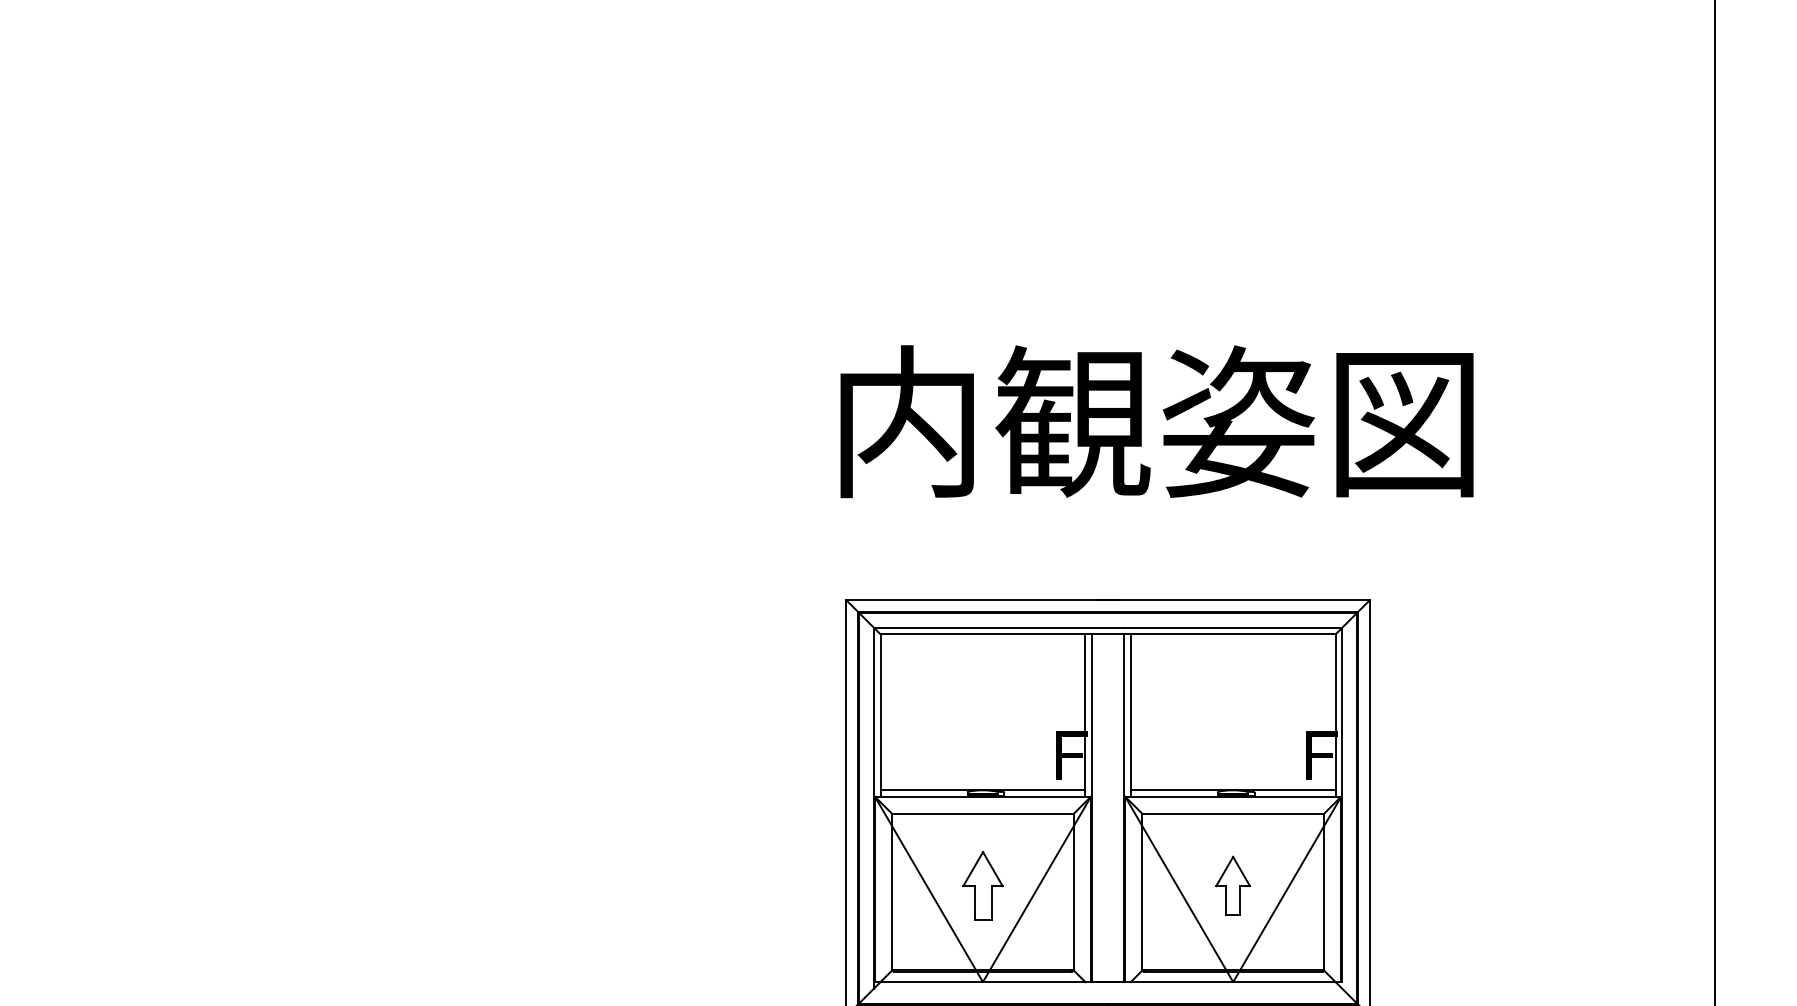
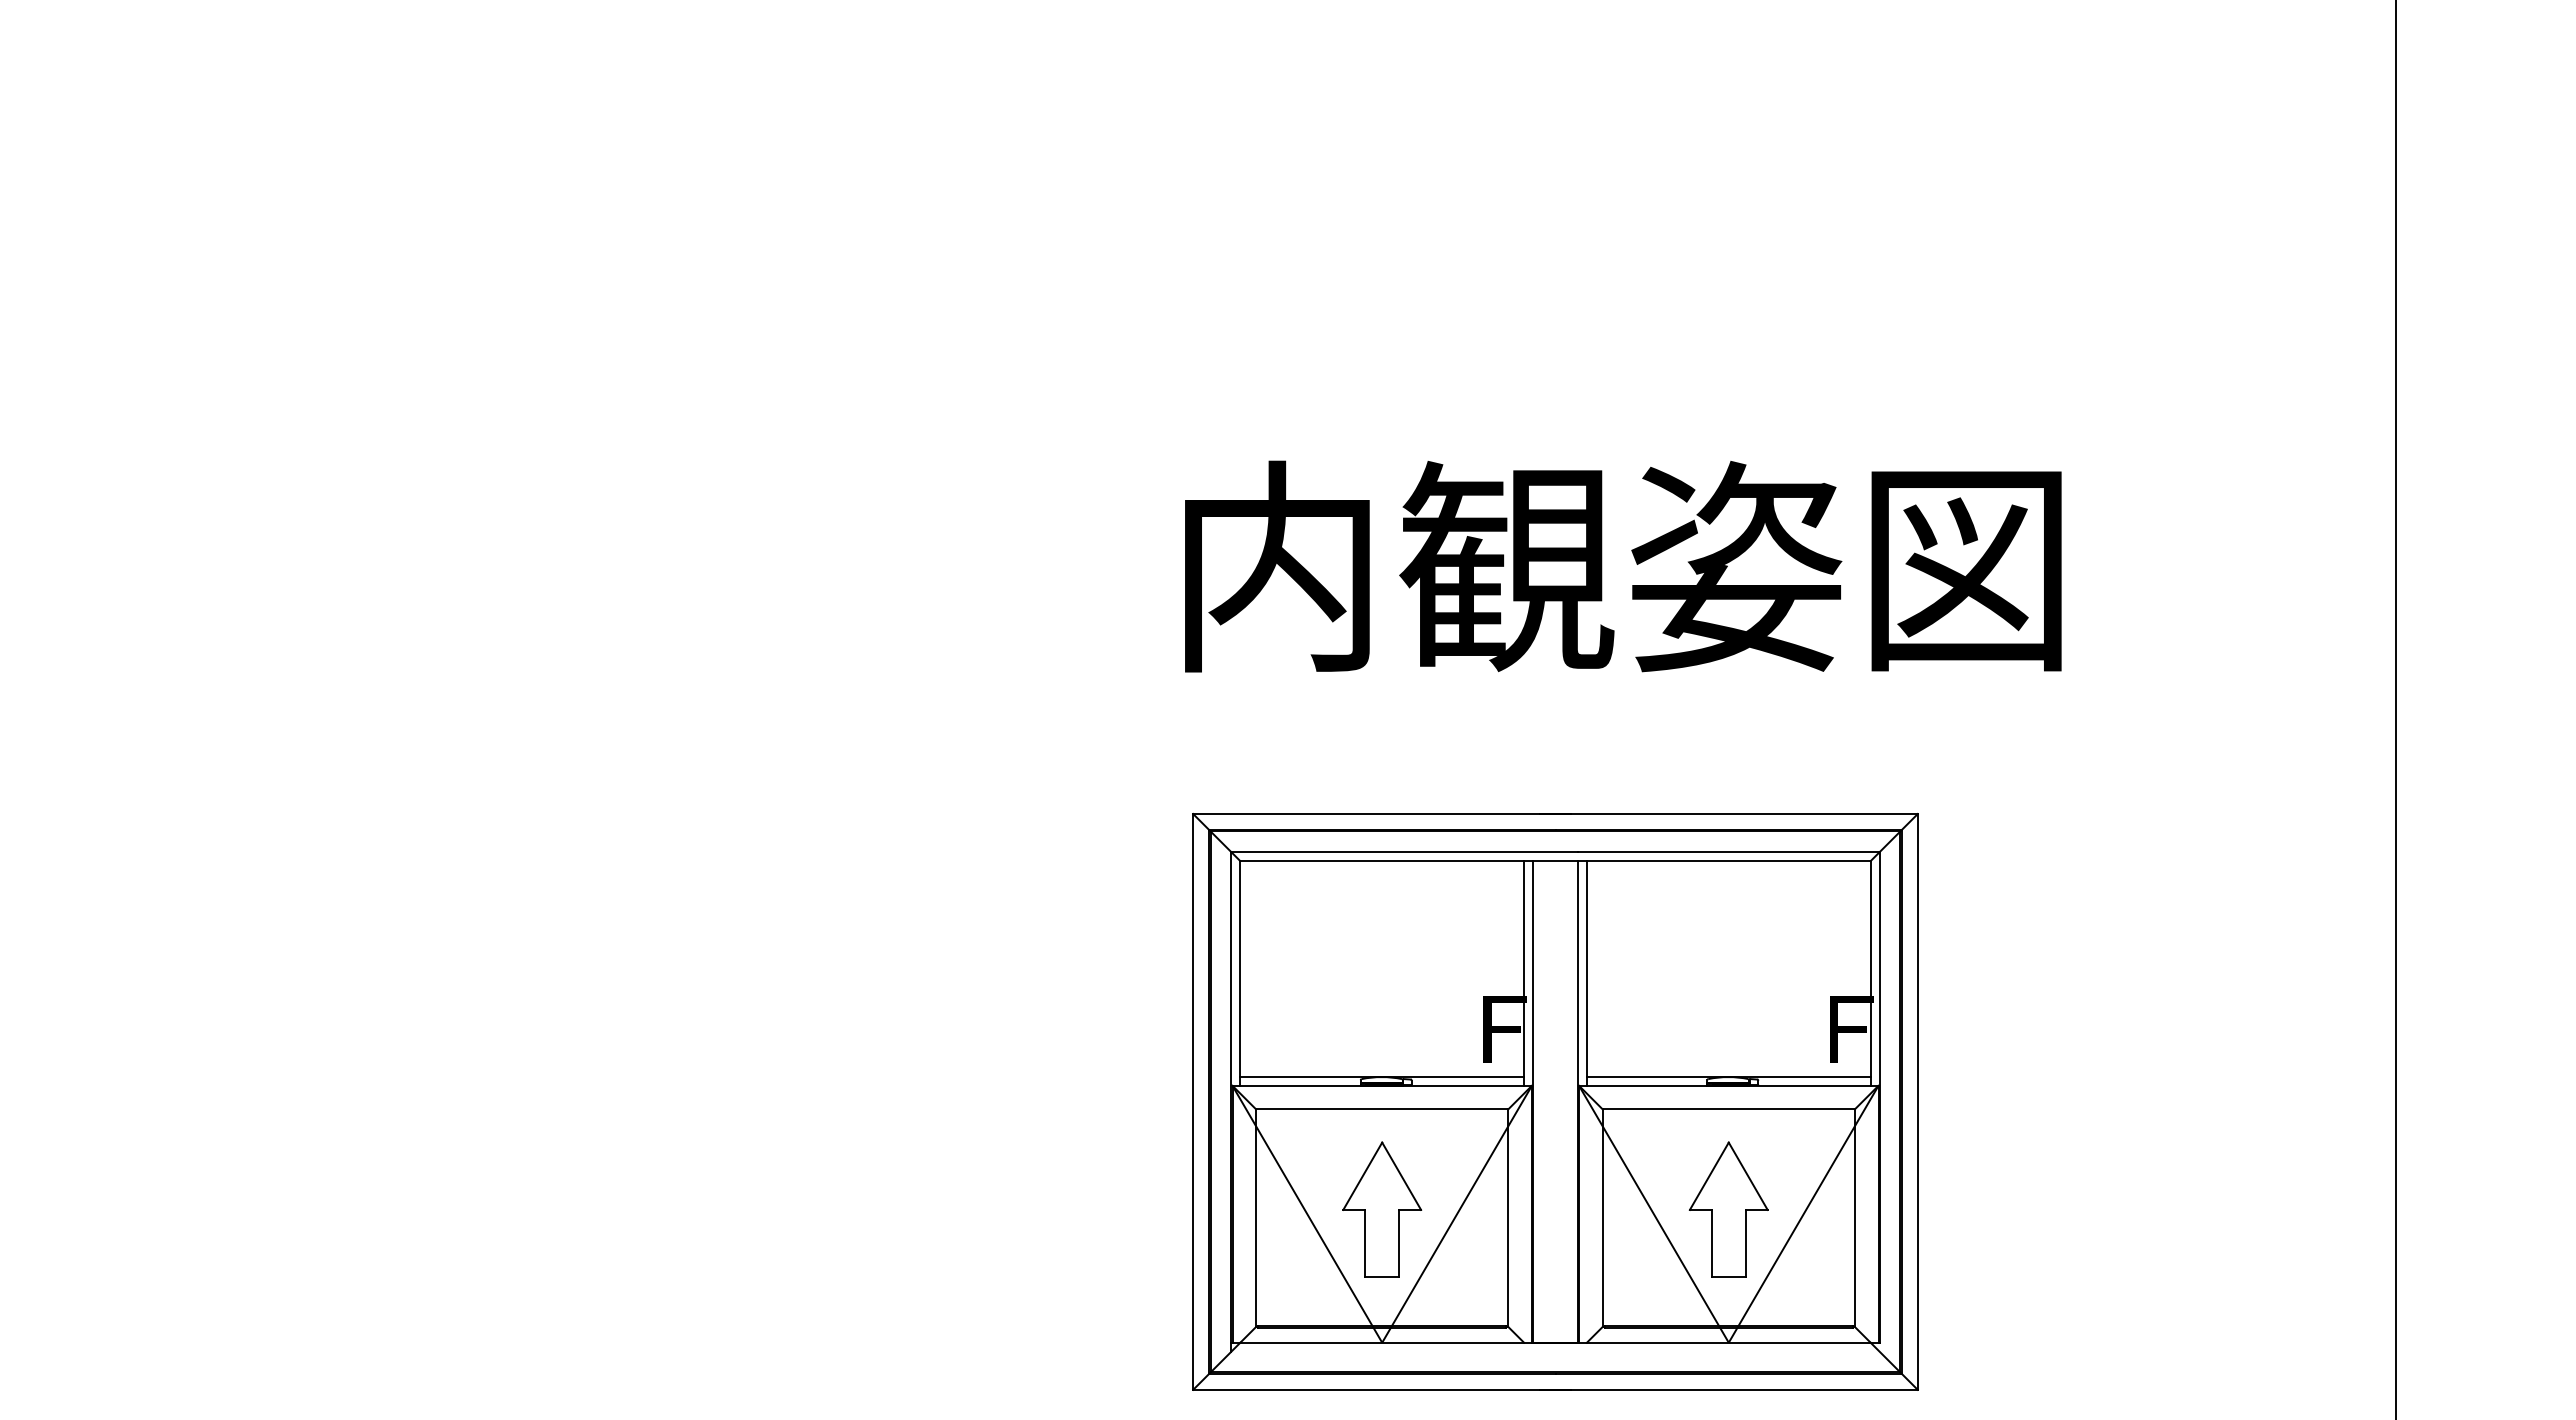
part: (983, 885) -> (1382, 1209), size x1.43
part: (1233, 885) -> (1728, 1209), size x1.67

